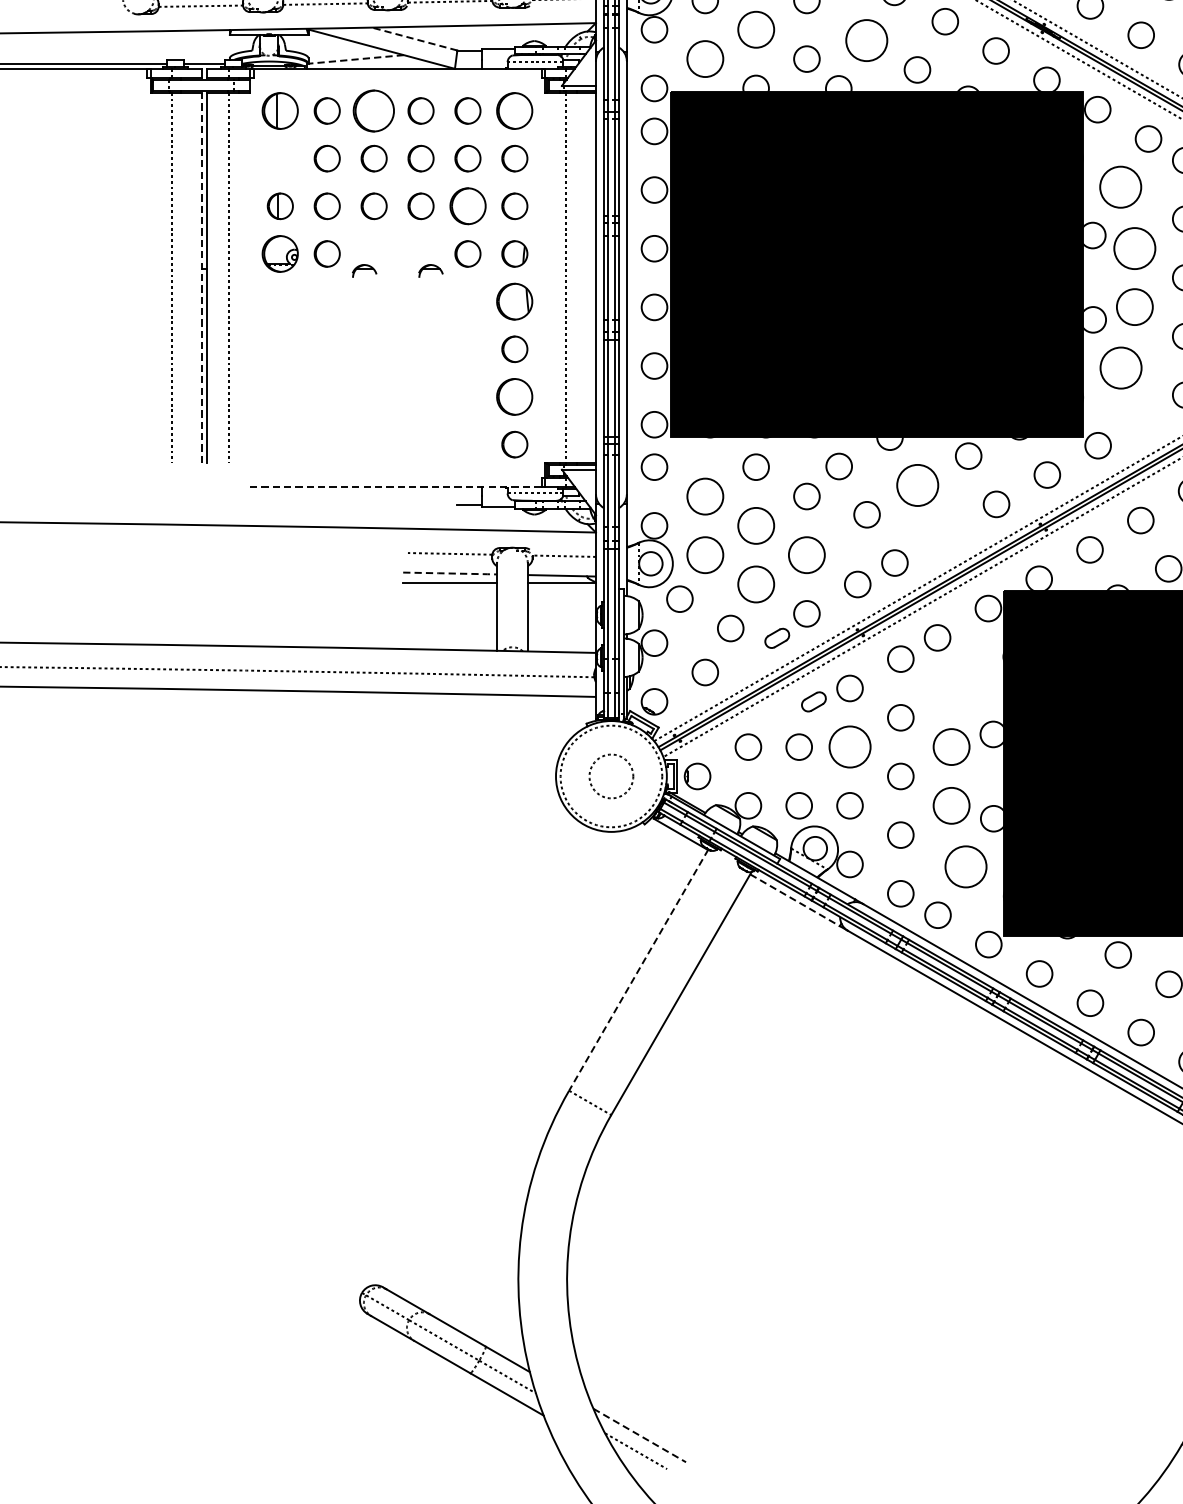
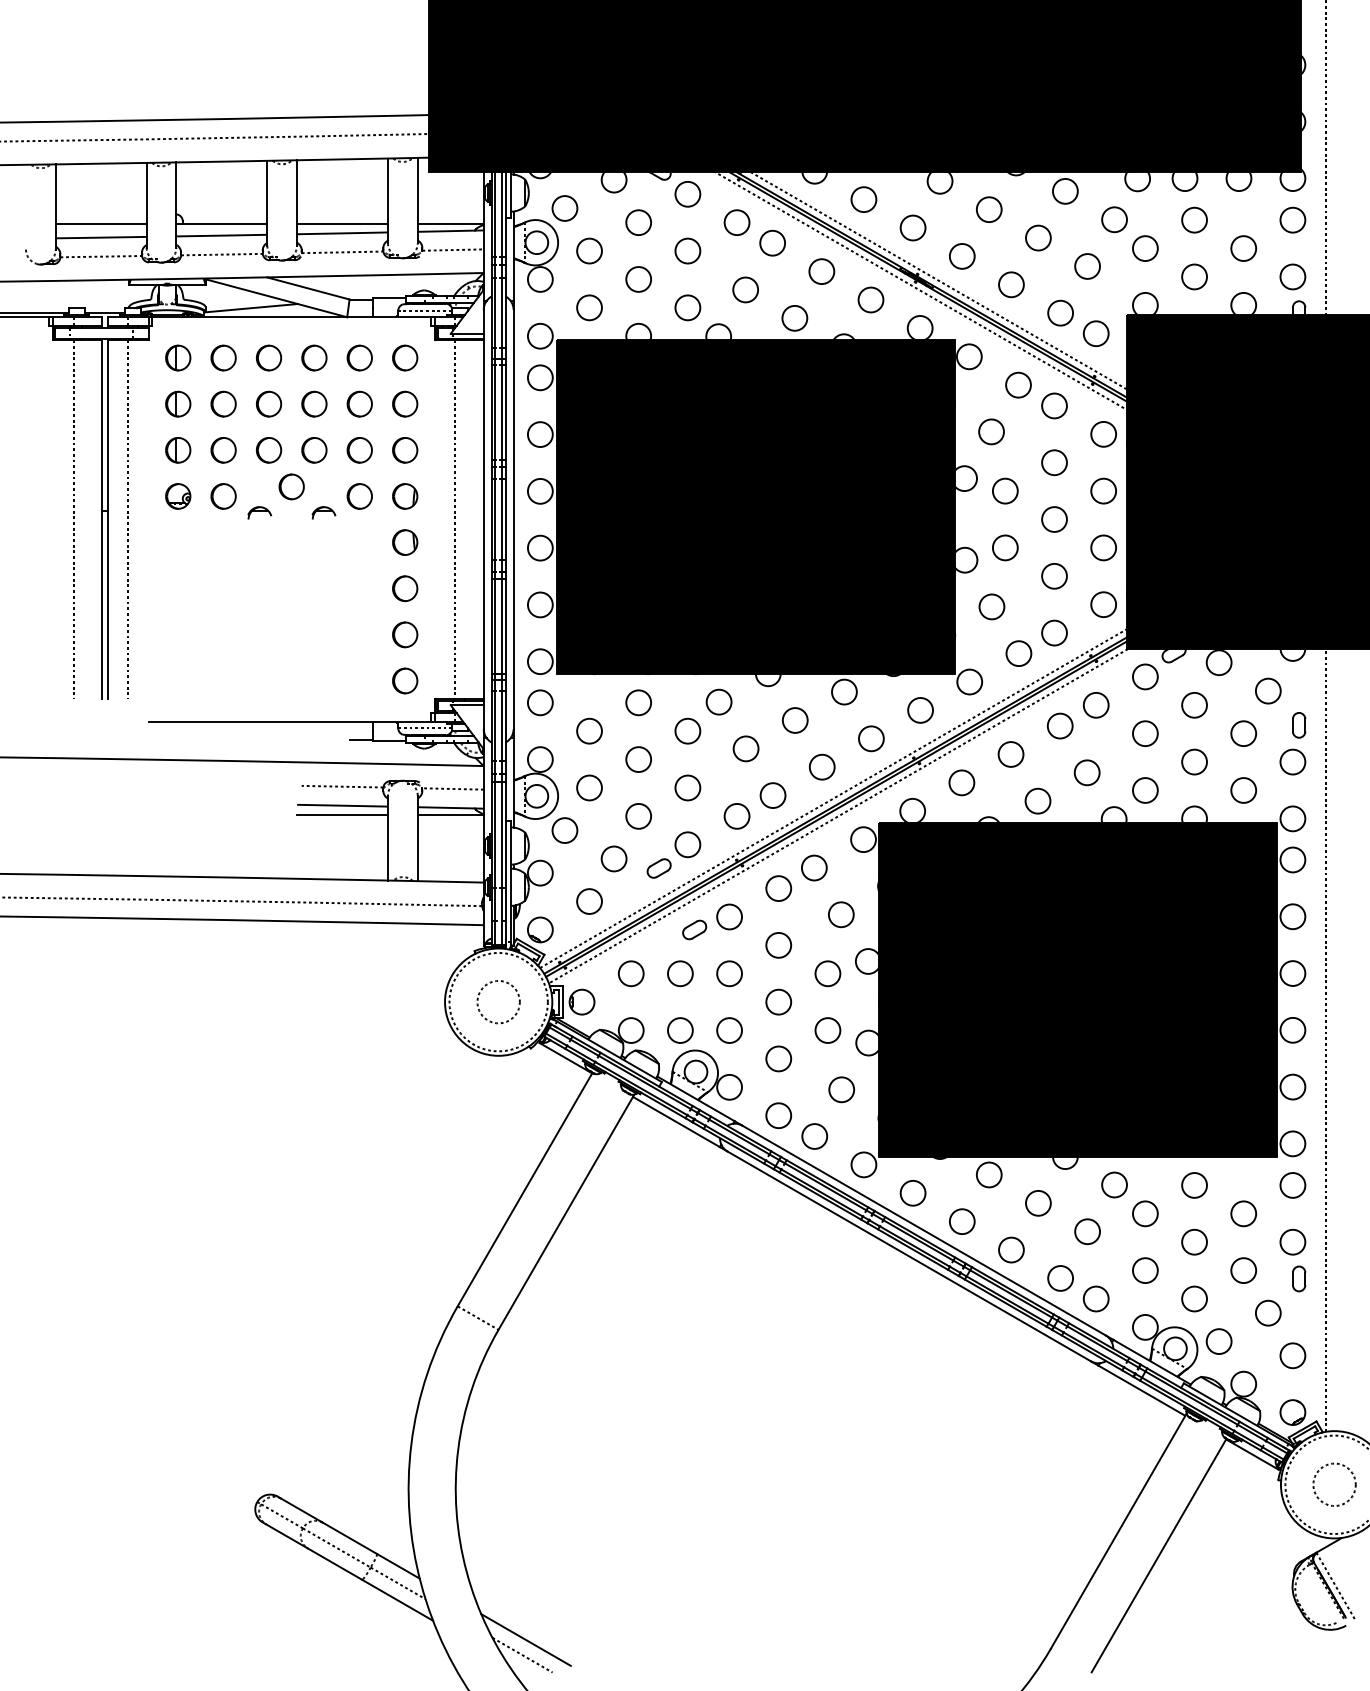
circle: (755, 29) -> (638, 279), size x0.71
line: (414, 39) -> (308, 288), dashed -> solid
circle: (866, 40) -> (745, 289), size x0.62
circle: (705, 58) -> (589, 307), size x0.71
line: (356, 59) -> (251, 308), dashed -> solid
part: (280, 110) -> (178, 357), size x0.71
part: (374, 110) -> (269, 357), size x0.62
part: (515, 110) -> (405, 357), size x0.71
part: (280, 157) -> (178, 403), added
circle: (1120, 186) -> (991, 431), size x0.62
part: (467, 206) -> (359, 450), size x0.71
part: (397, 243) -> (291, 486), added
circle: (1135, 247) -> (1005, 490), size x0.62
part: (280, 254) -> (178, 496), size x0.71
line: (202, 277) -> (102, 519), dashed -> solid
part: (515, 301) -> (405, 542), size x0.71
circle: (1135, 306) -> (1005, 547), size x0.71
circle: (1120, 367) -> (991, 606), size x0.62
part: (515, 396) -> (405, 634), size x0.71
circle: (1148, 416) -> (1018, 653), added
circle: (918, 485) -> (795, 720), size x0.62
line: (397, 486) -> (291, 721), dashed -> solid
circle: (705, 495) -> (589, 730), size x0.71
circle: (755, 525) -> (638, 759), size x0.71
circle: (944, 532) -> (821, 766), added
circle: (705, 554) -> (589, 787), size x0.71
circle: (806, 554) -> (687, 787), size x0.71
line: (450, 573) -> (342, 805), dashed -> solid
circle: (755, 584) -> (638, 816), size x0.71
circle: (965, 685) -> (841, 914), added
circle: (849, 746) -> (729, 973), size x0.62
circle: (951, 746) -> (827, 973), size x0.71
circle: (951, 805) -> (827, 1030), size x0.71
circle: (965, 866) -> (841, 1089), size x0.62
line: (795, 900) -> (676, 1122), dashed -> solid
line: (639, 970) -> (525, 1189), dashed -> solid
line: (640, 1436) -> (526, 1640), dashed -> solid

